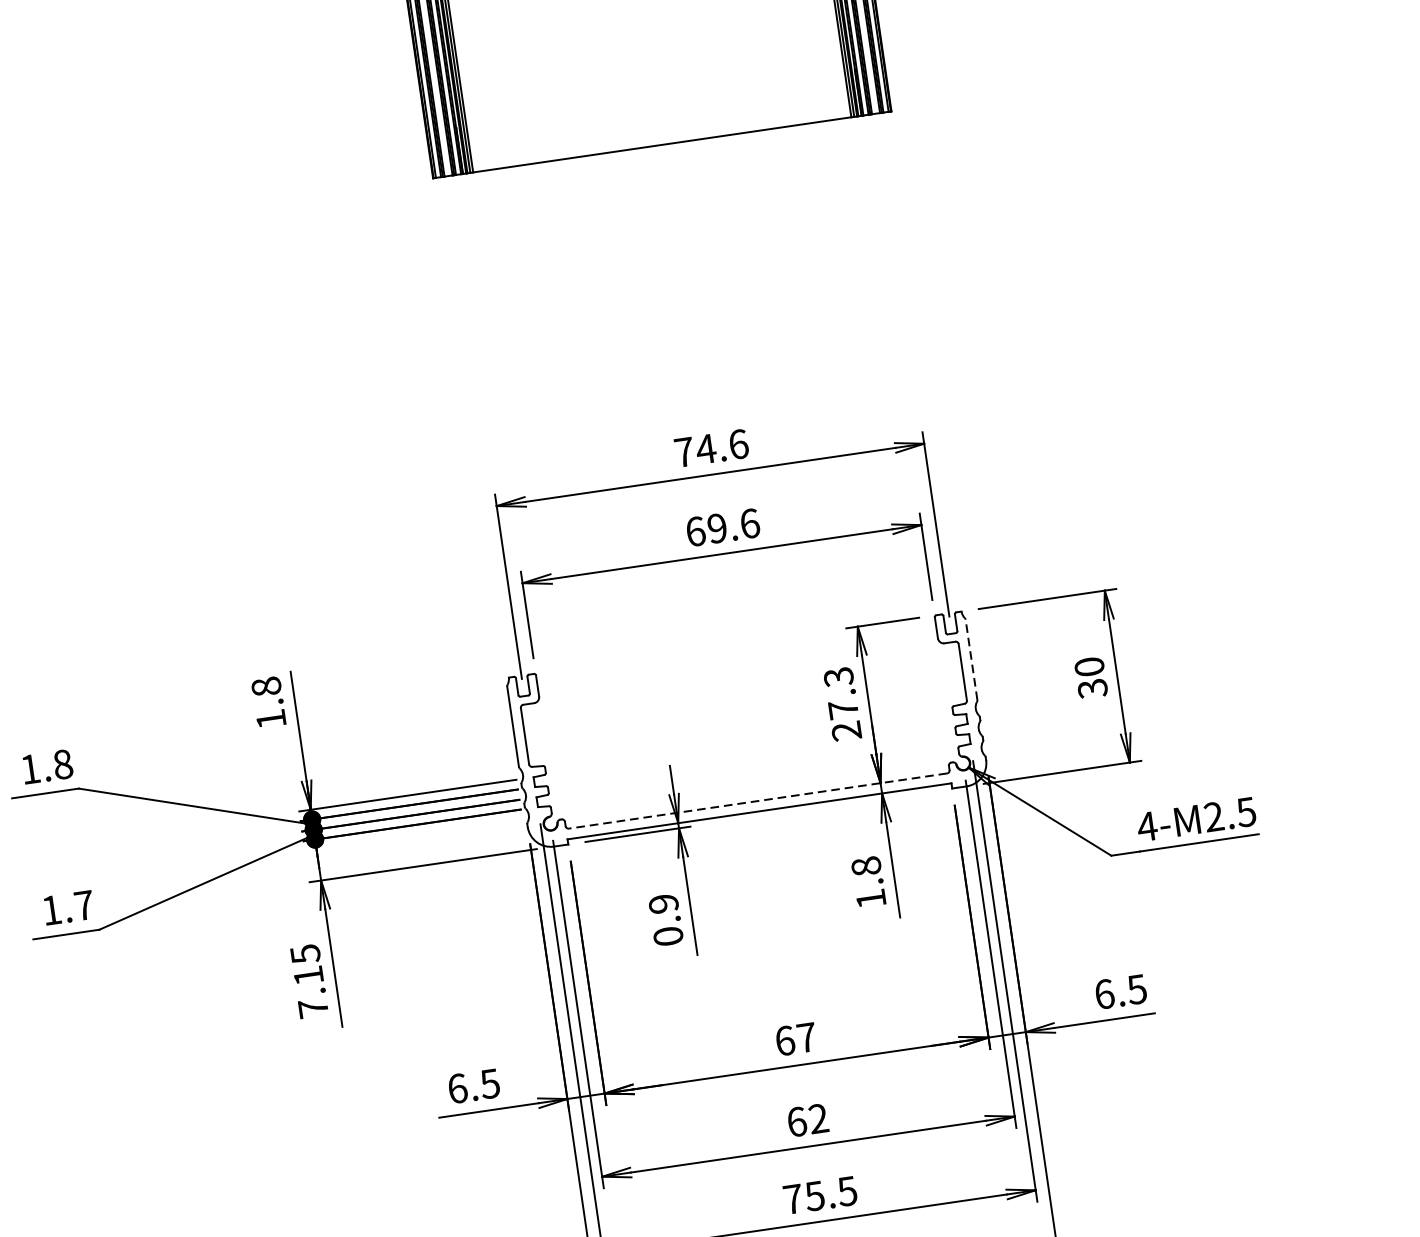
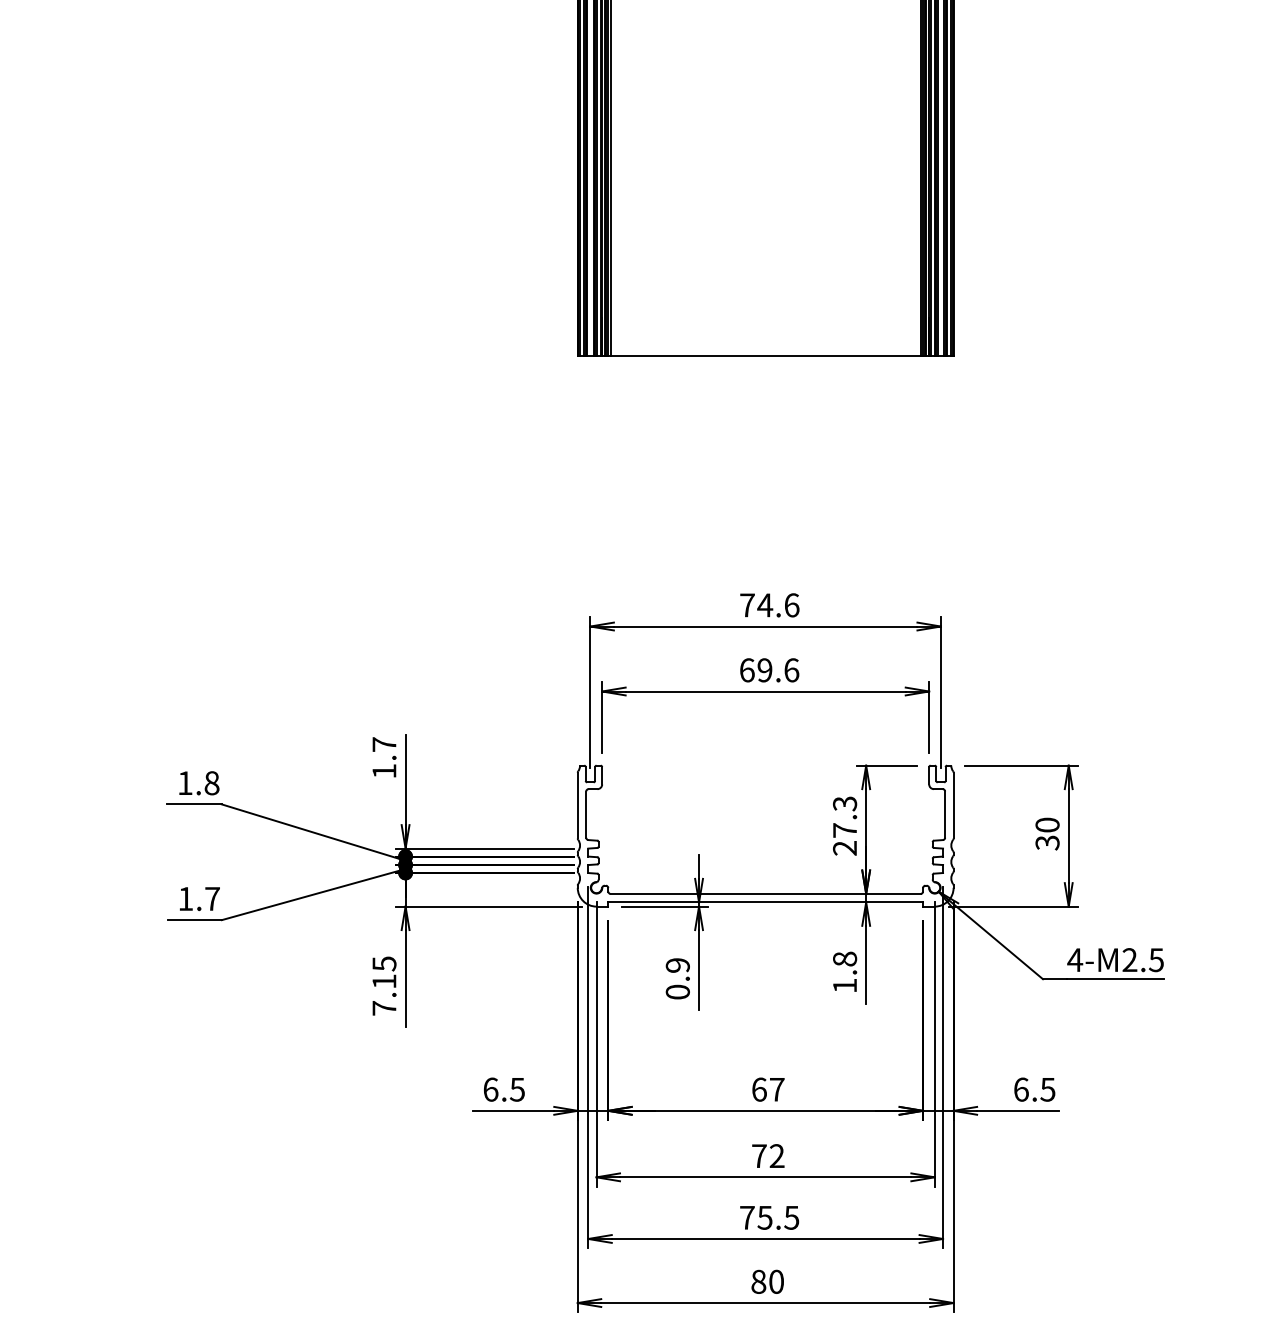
line: (971, 659) -> (953, 805), dashed -> solid
text: (266, 686) -> (384, 744), 1.8 -> 1.7
line: (757, 800) -> (765, 893), dashed -> solid
text: (797, 1122) -> (759, 1156), 62 -> 72

